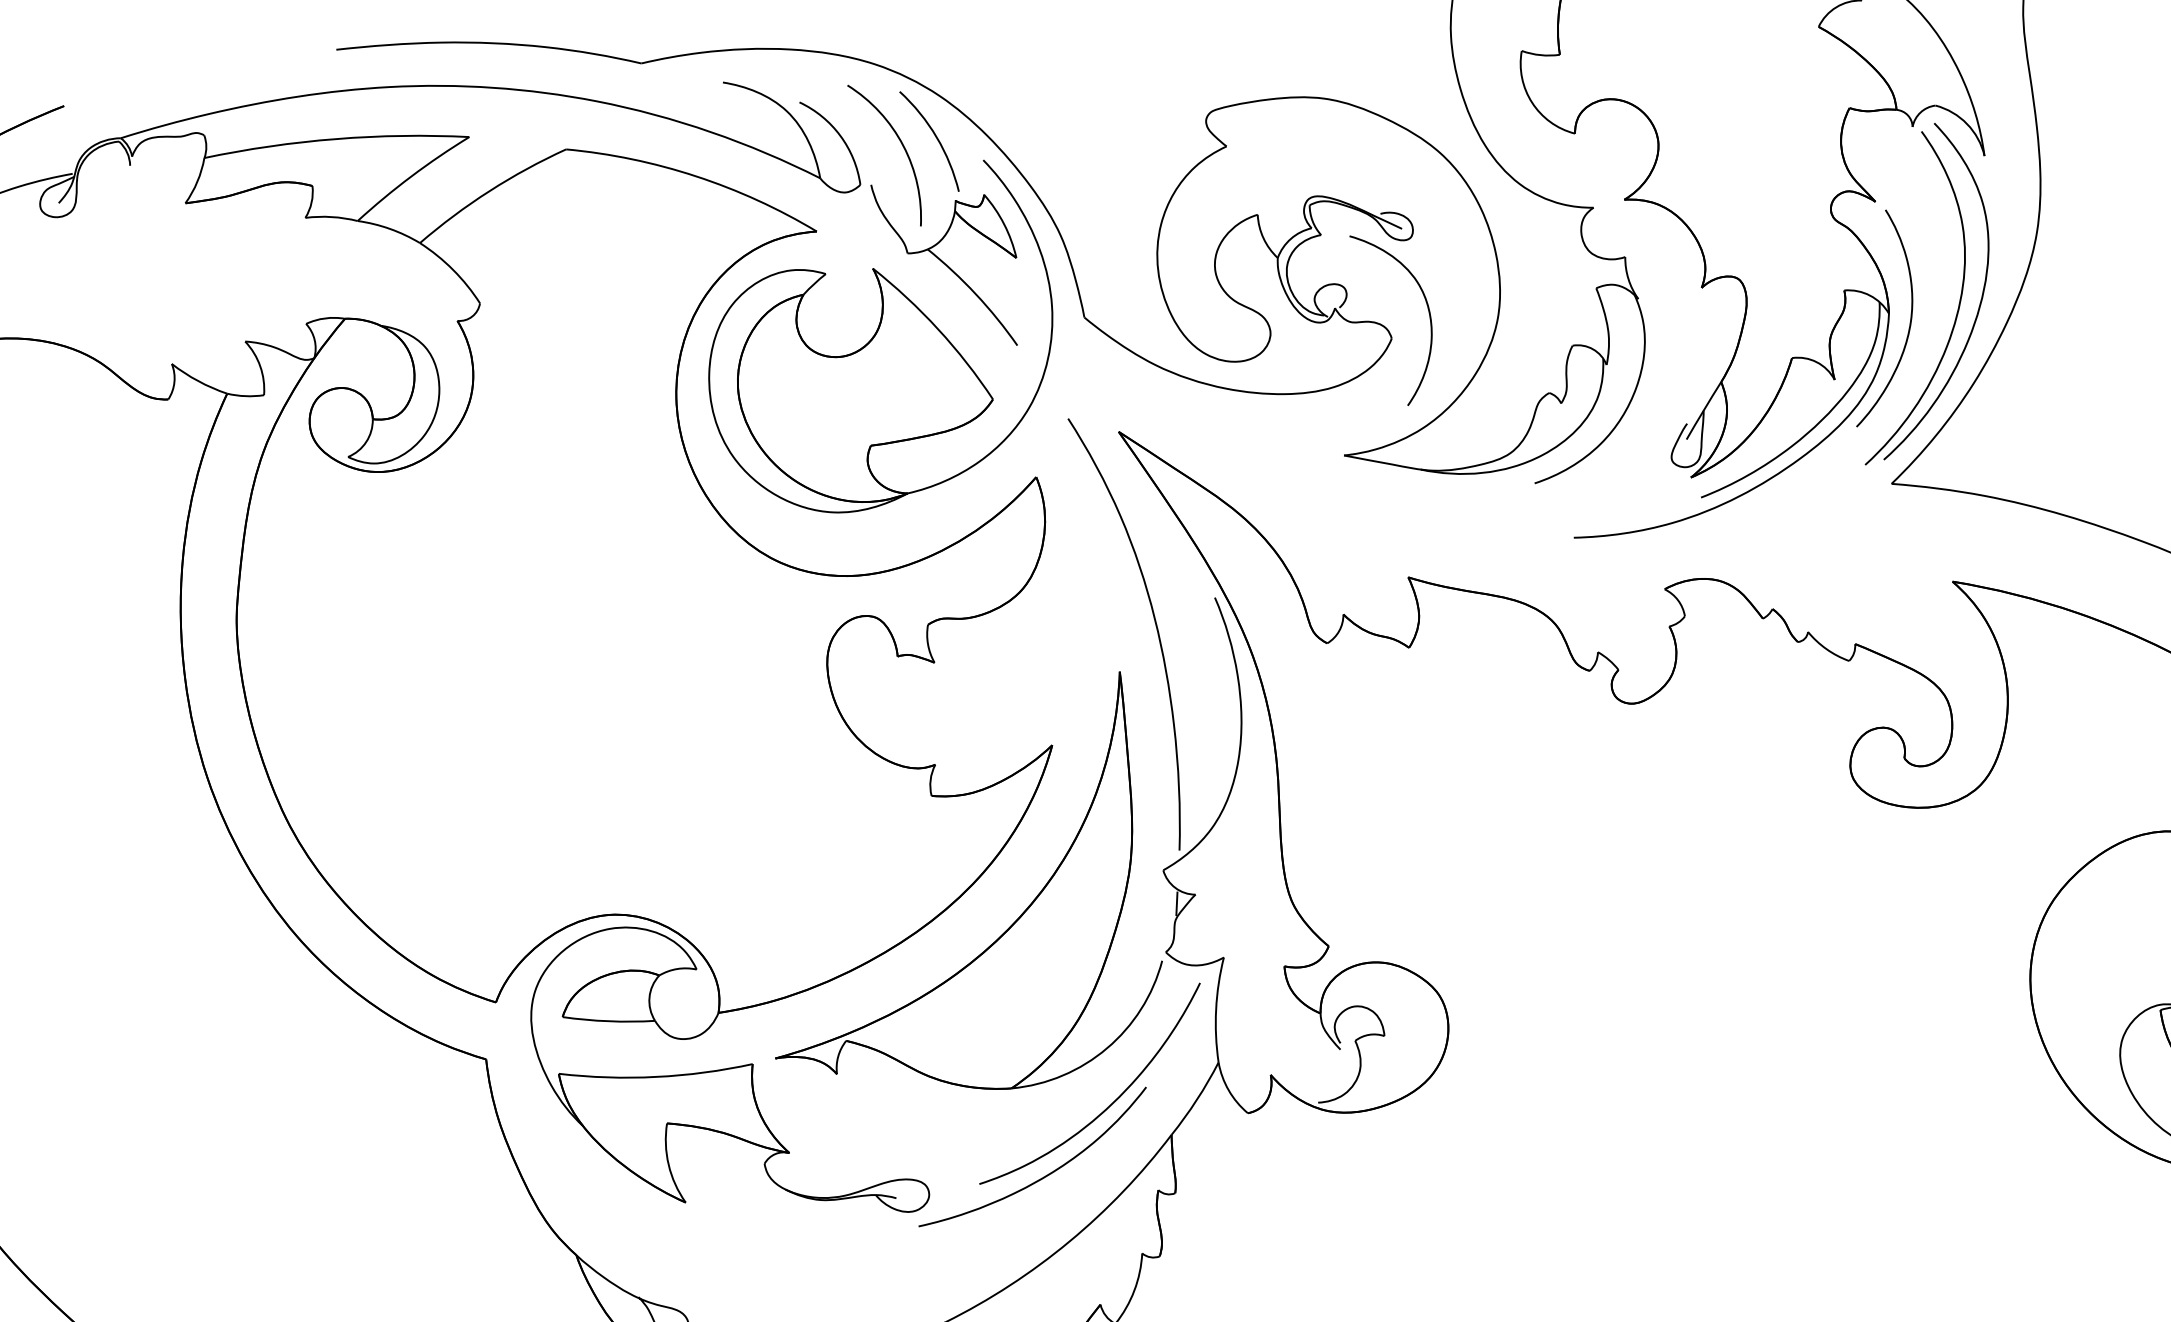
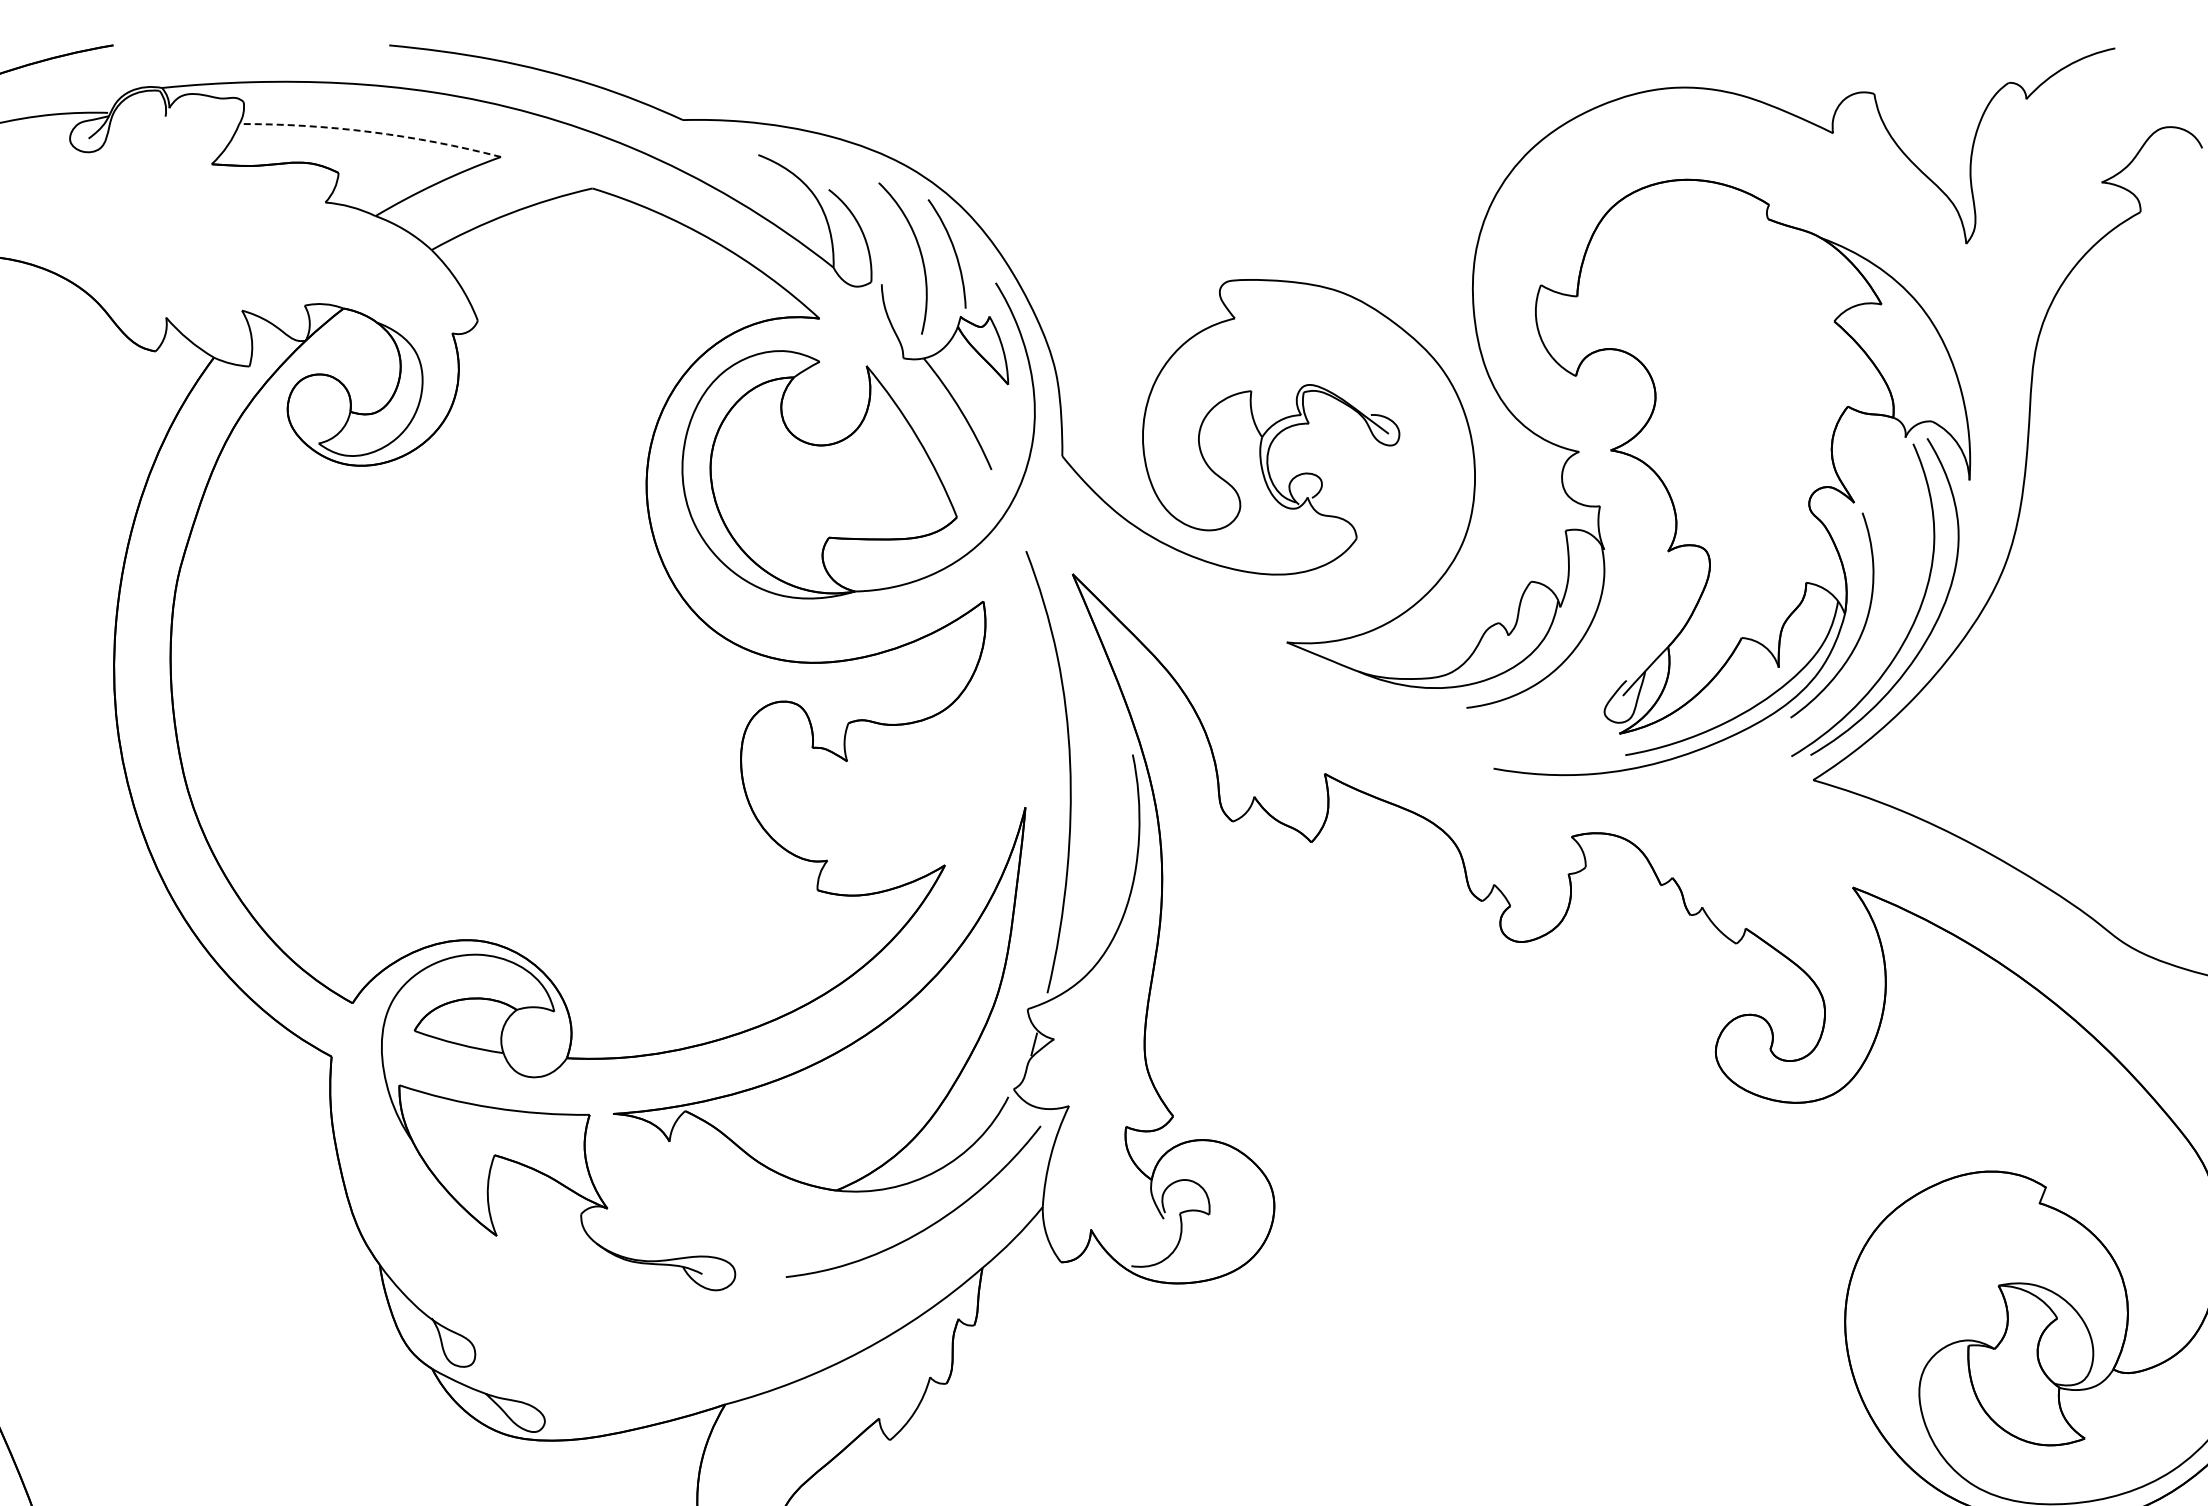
arc: (336, 139) -> (371, 132), solid -> dashed
curve: (1427, 310) -> (1397, 518), removed
curve: (1043, 1176) -> (849, 1282), removed

